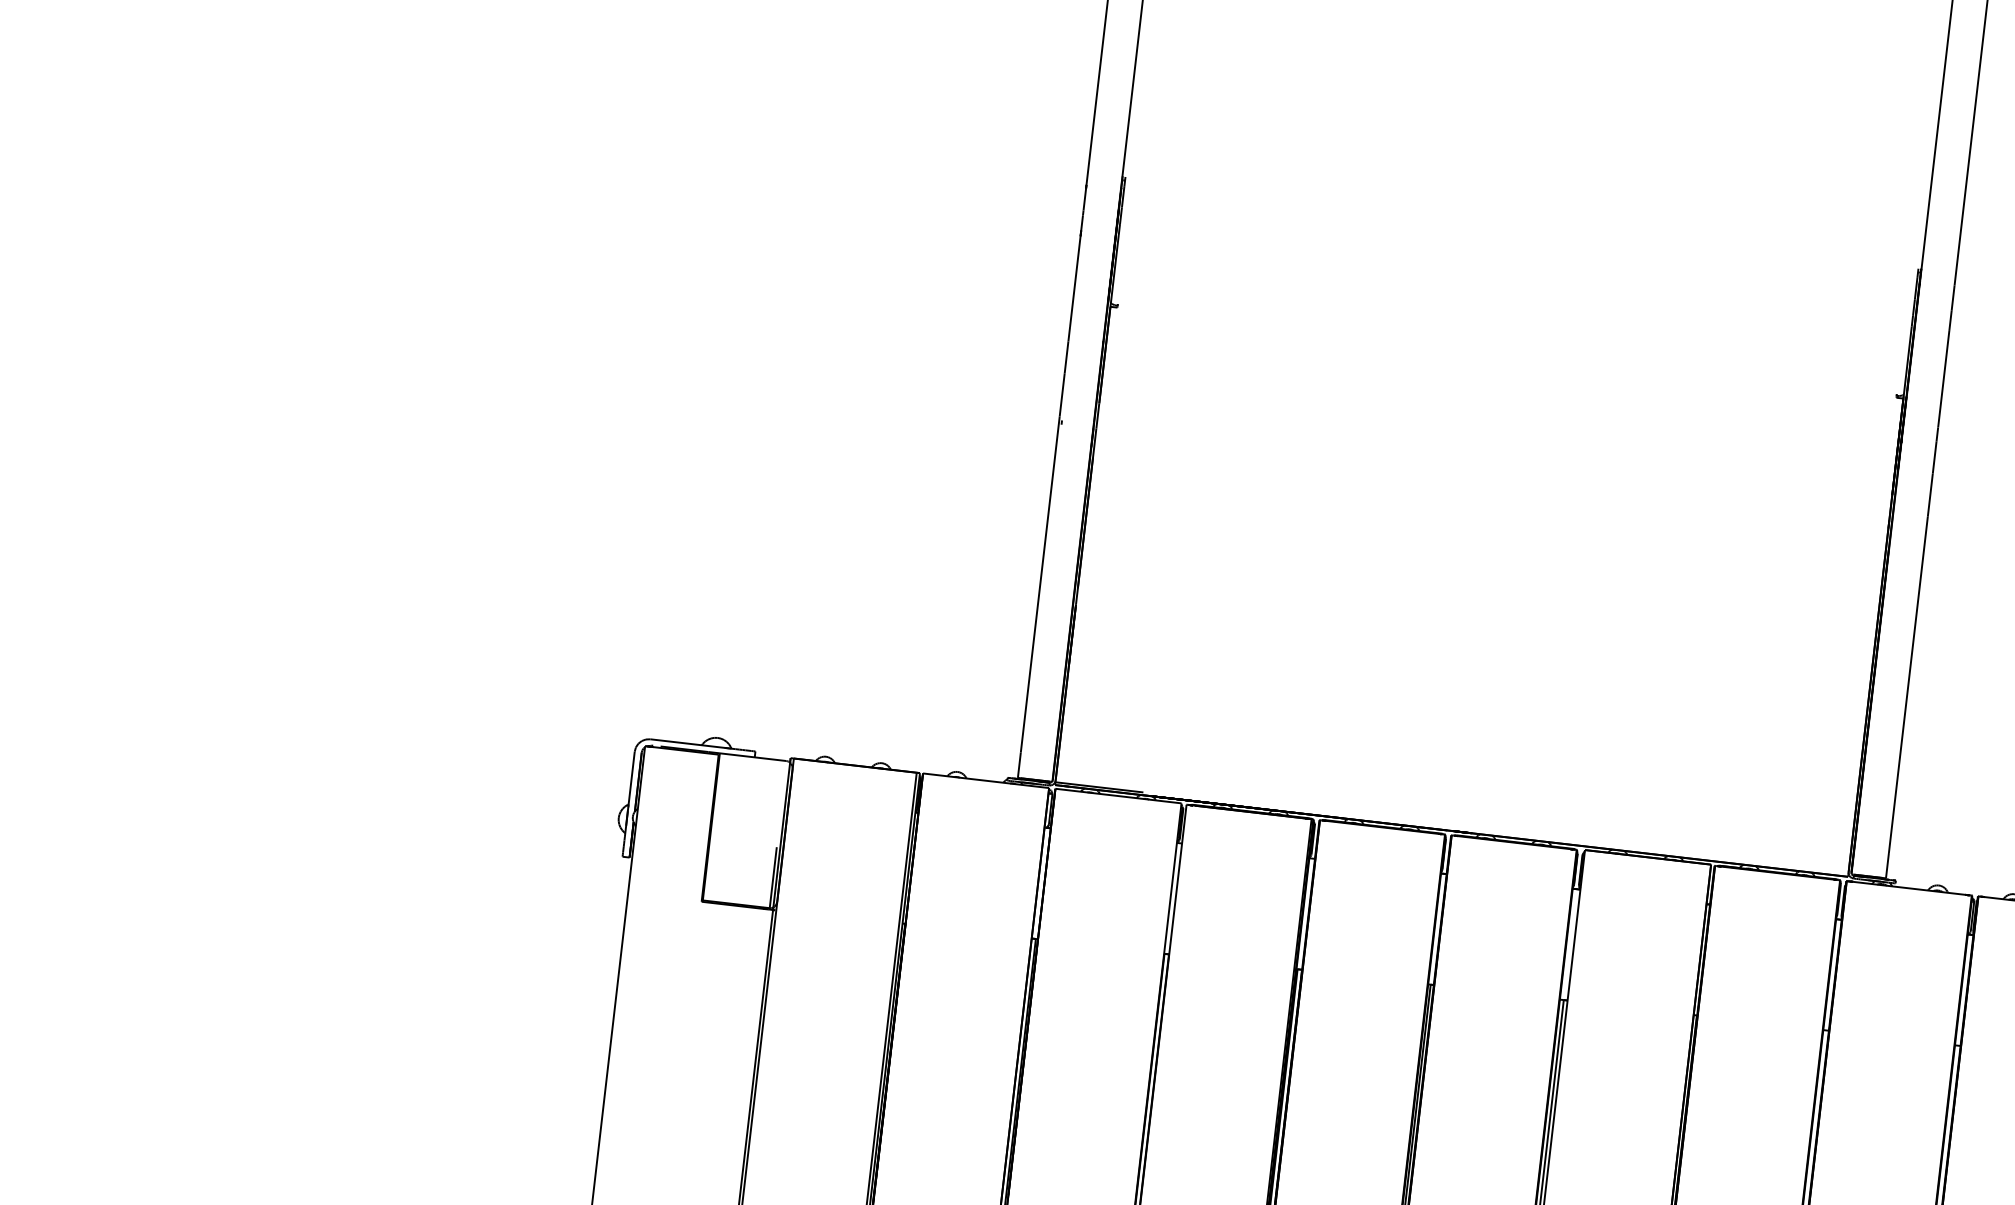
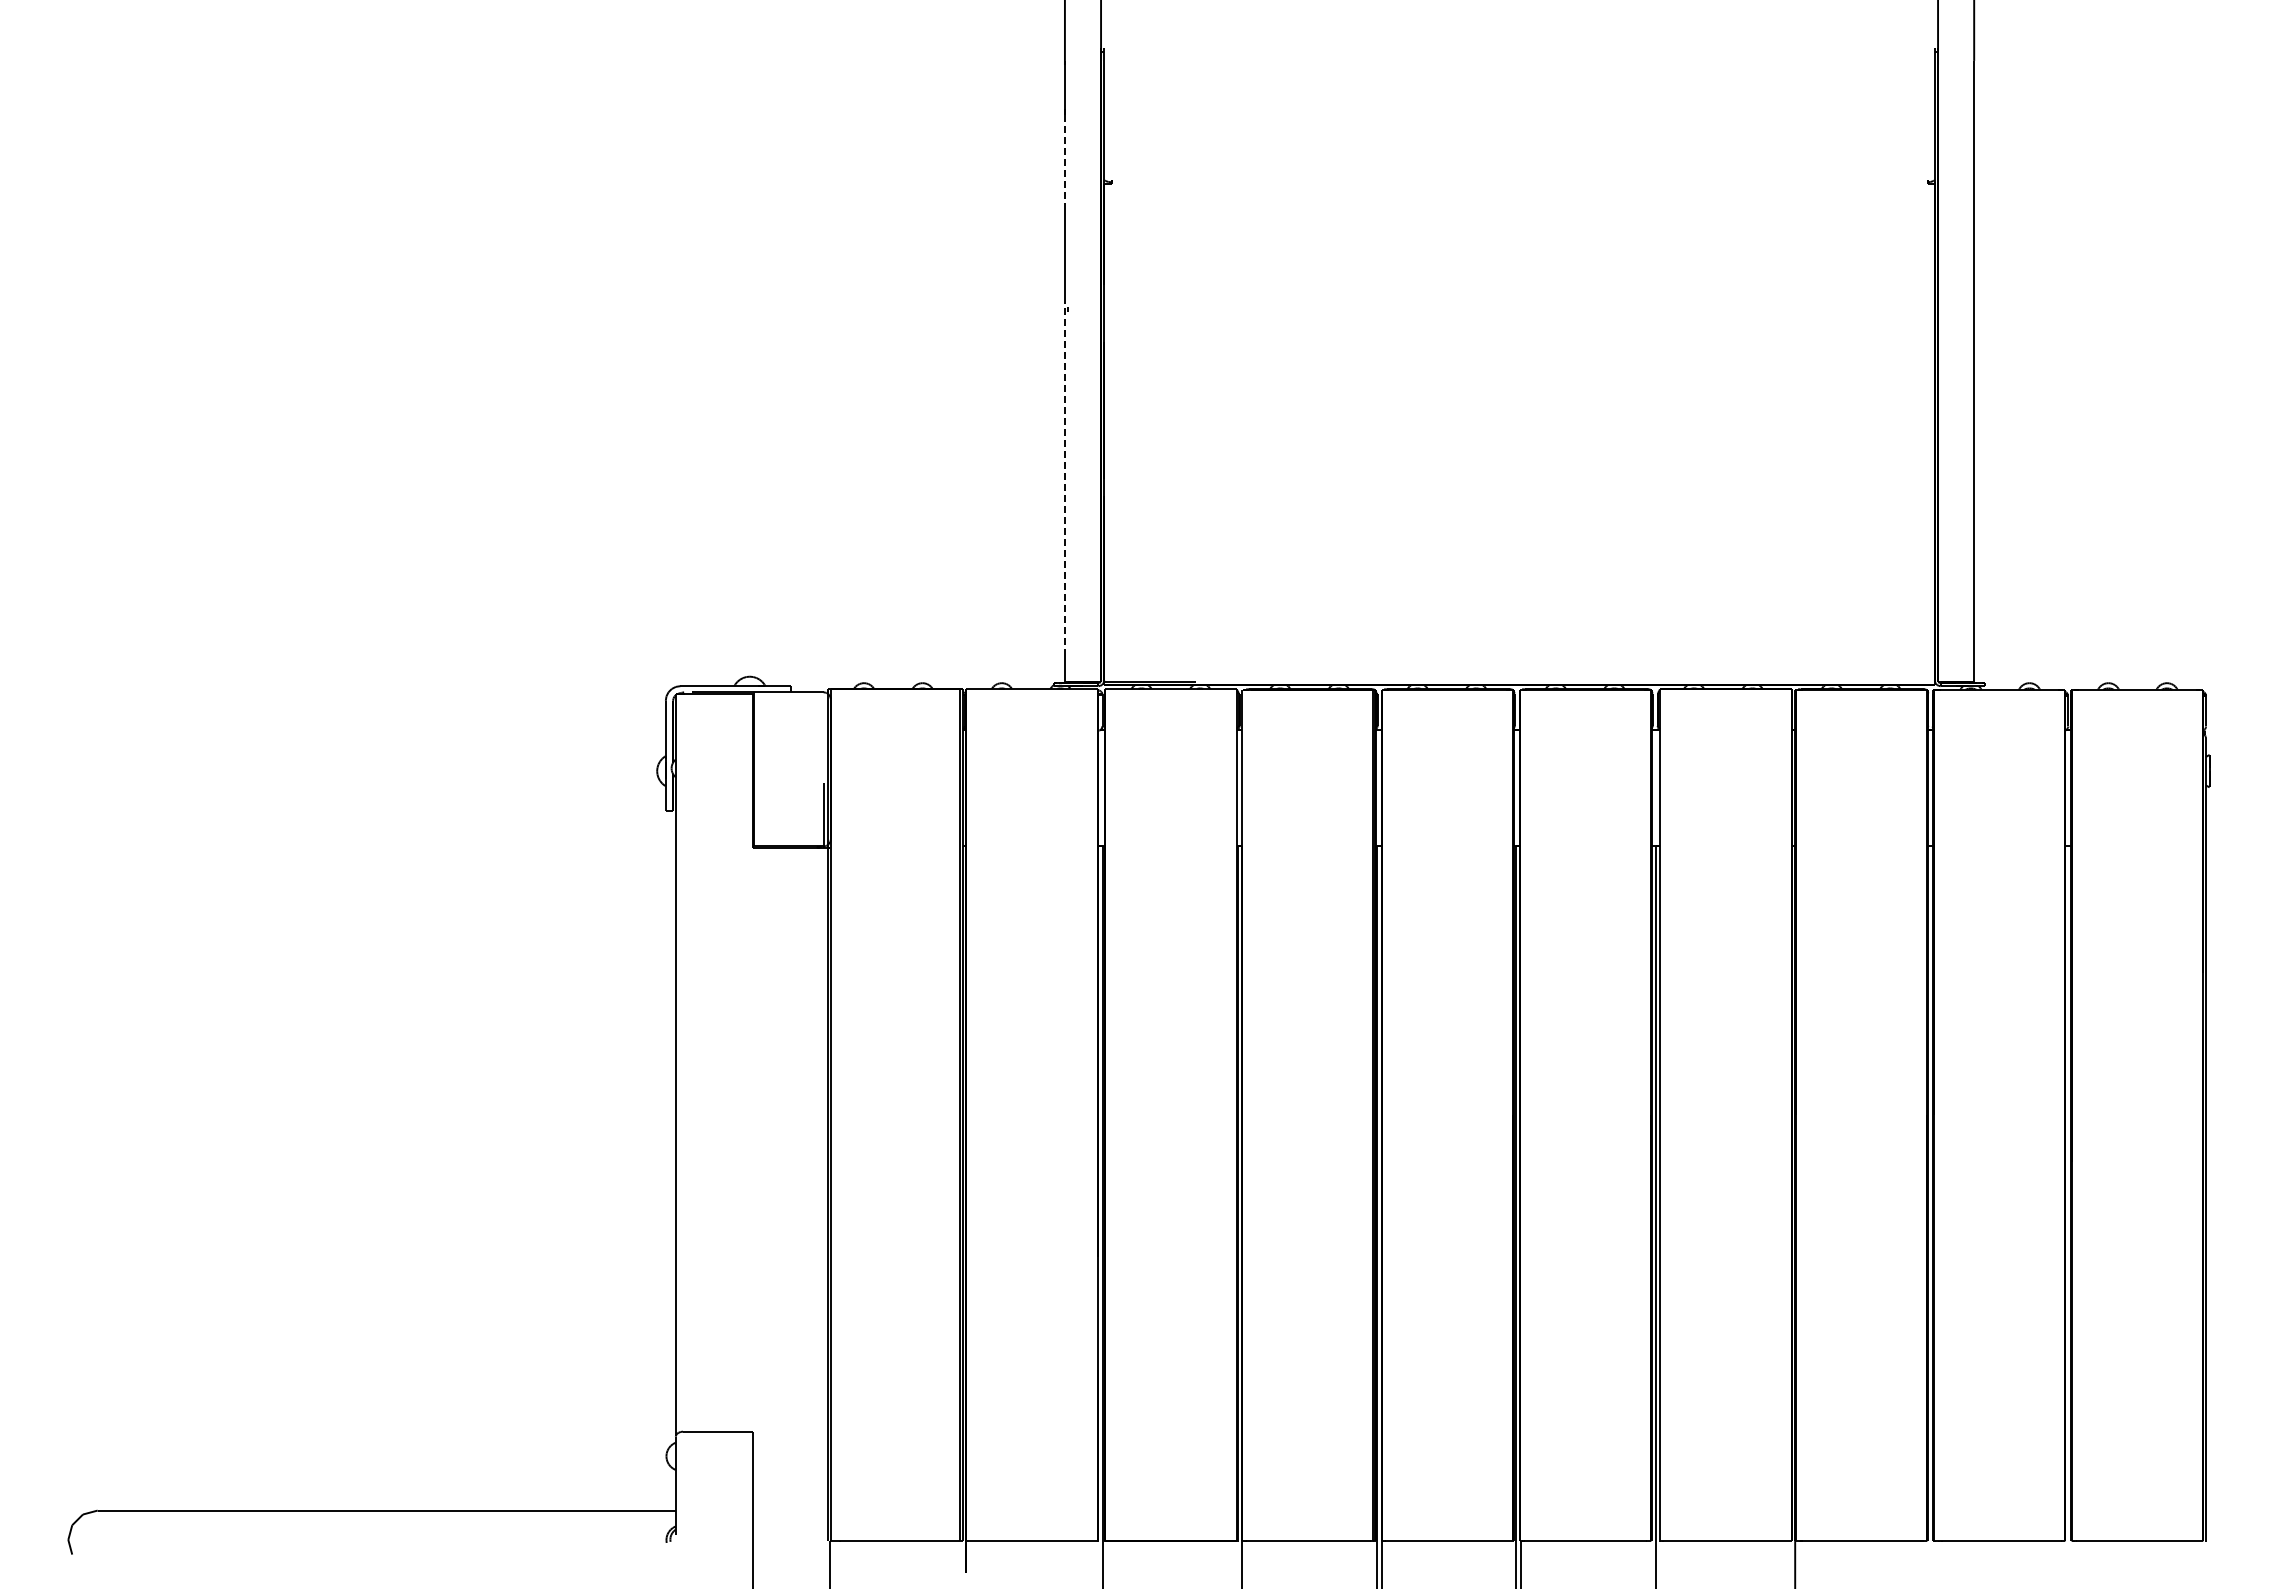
line: (1075, 278) -> (1064, 159), solid -> dashed
line: (1039, 583) -> (1064, 478), solid -> dashed

